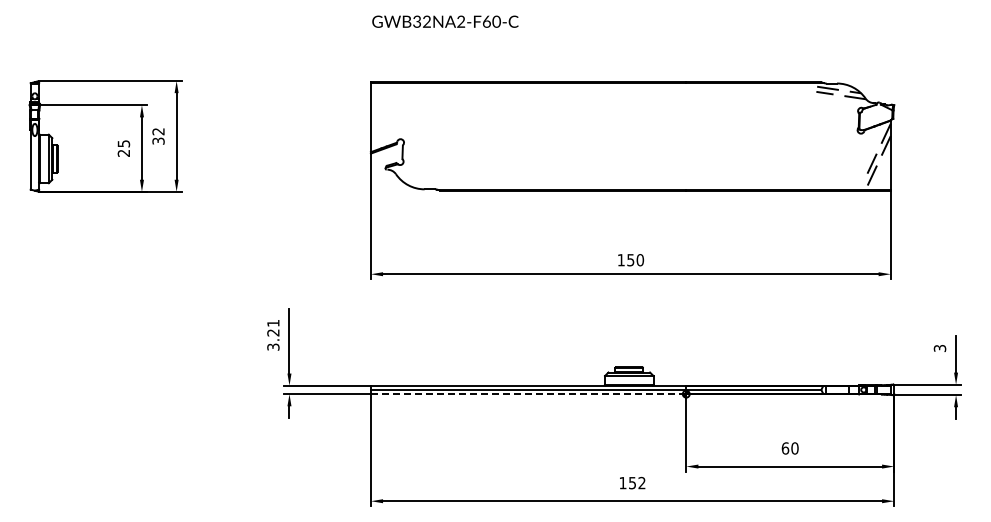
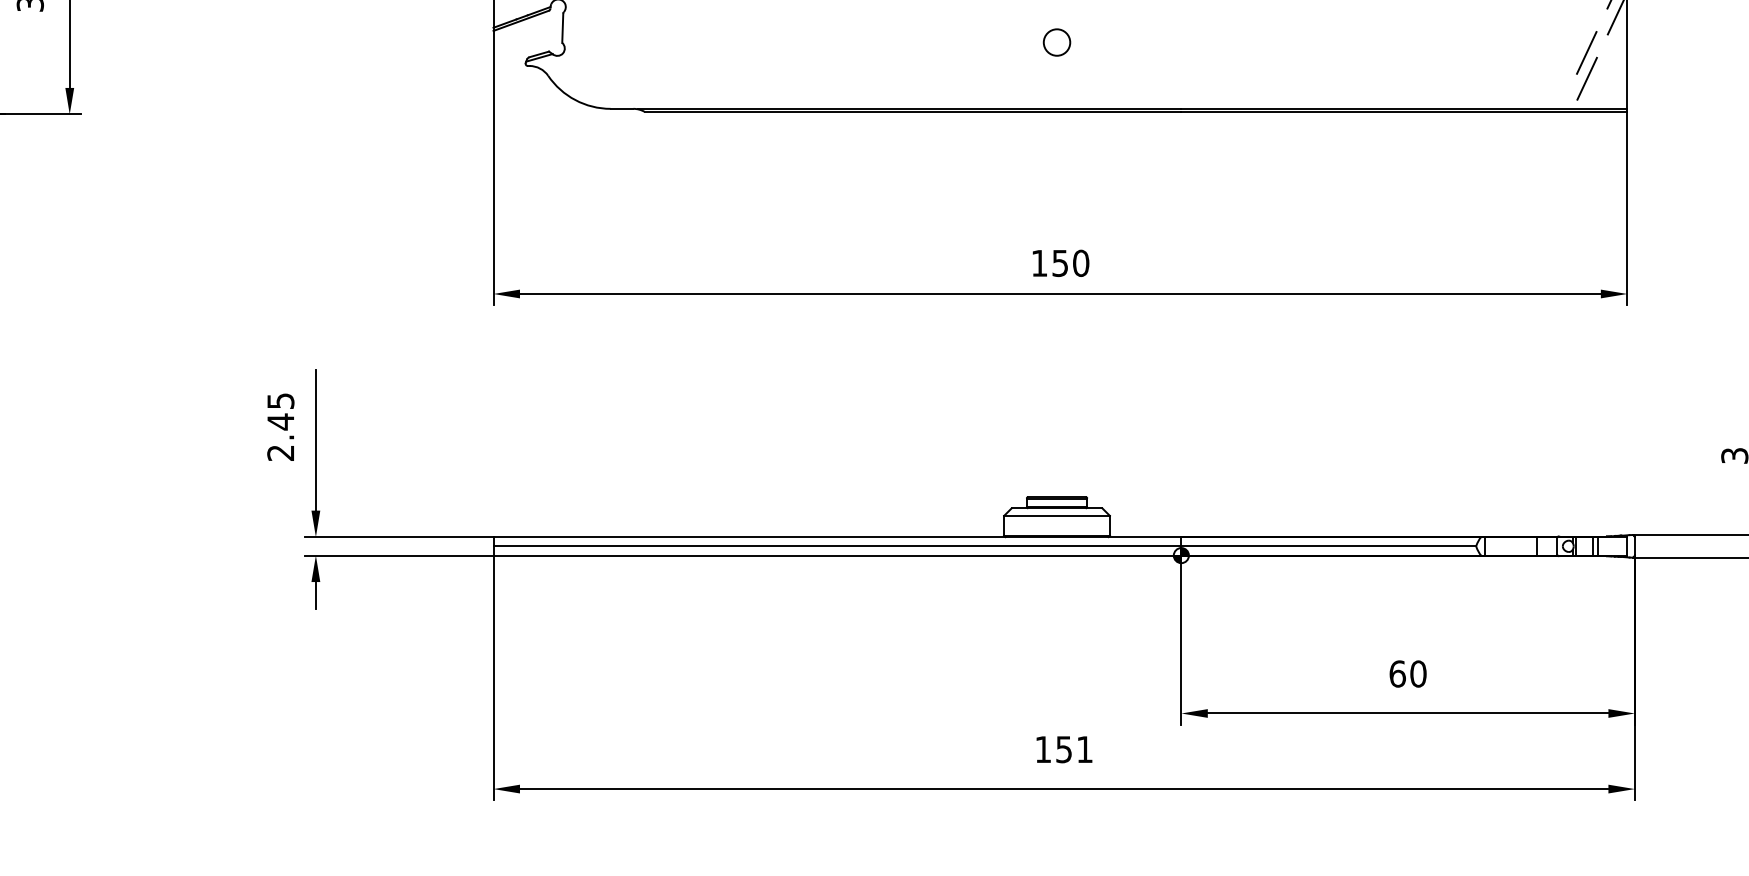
circle: (629, 158) -> (1057, 41), added
text: (273, 335) -> (281, 427), 3.21 -> 2.45
line: (528, 394) -> (837, 556), dashed -> solid
text: (641, 482) -> (1083, 748), 152 -> 151

